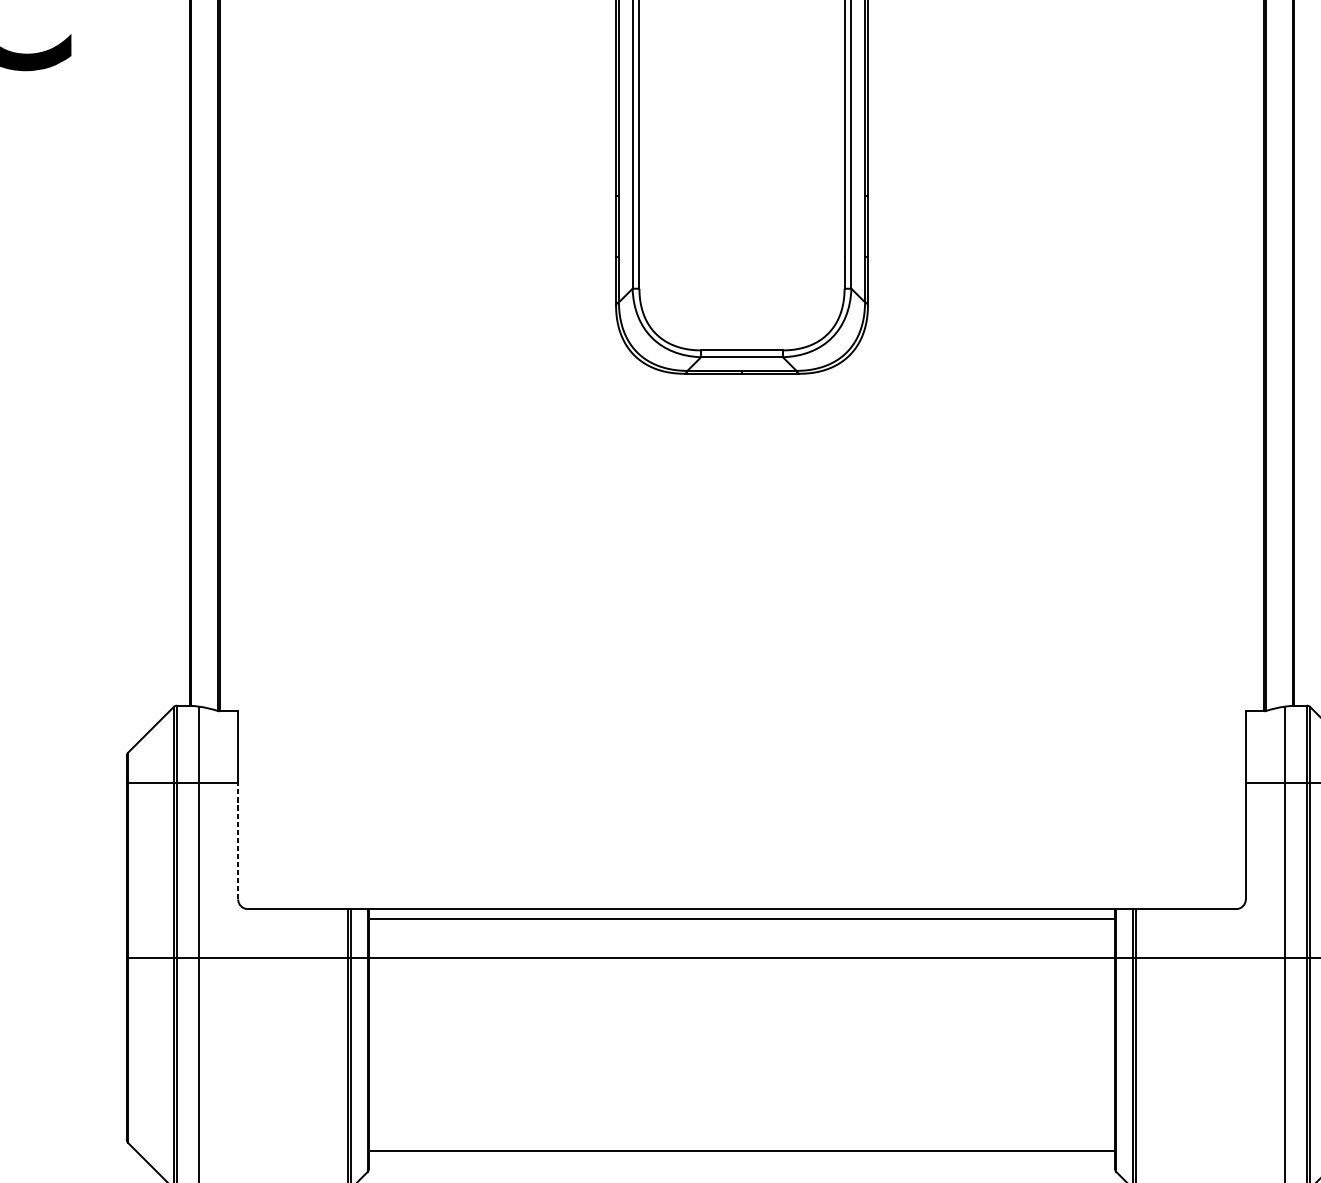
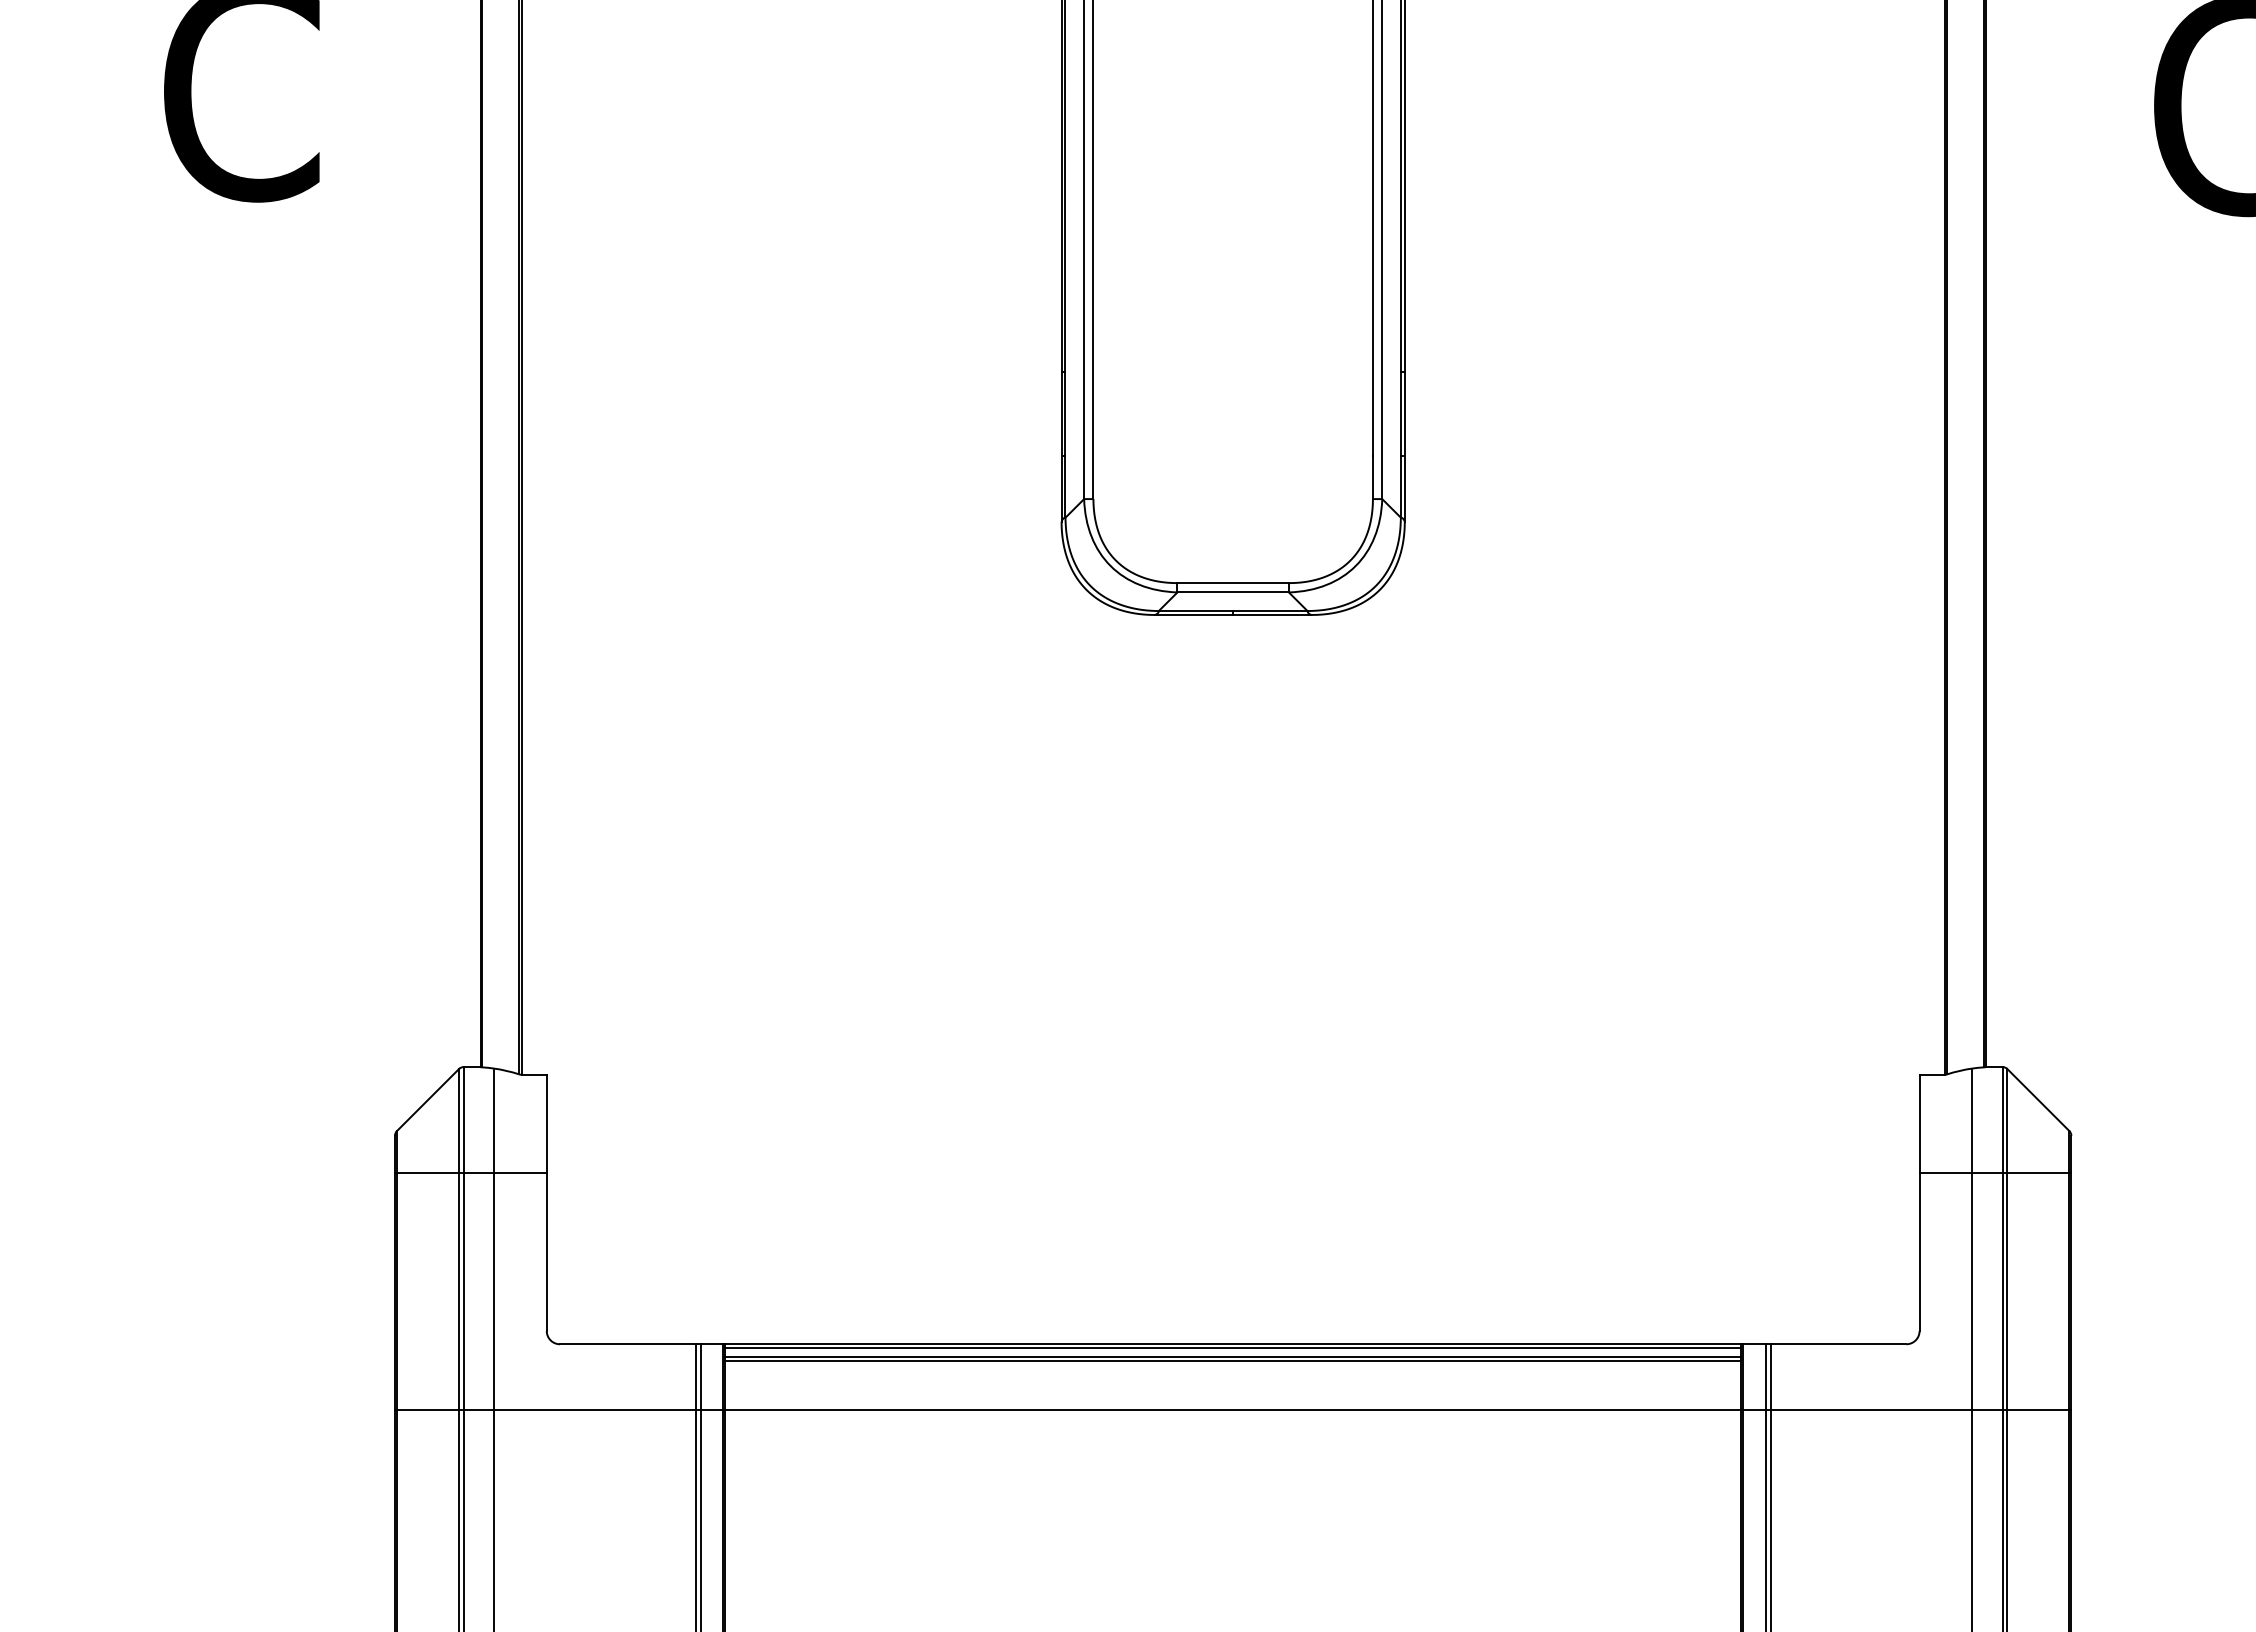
line: (237, 841) -> (546, 1251), dashed -> solid
line: (741, 912) -> (1232, 1348), added
line: (741, 921) -> (1232, 1361), added

